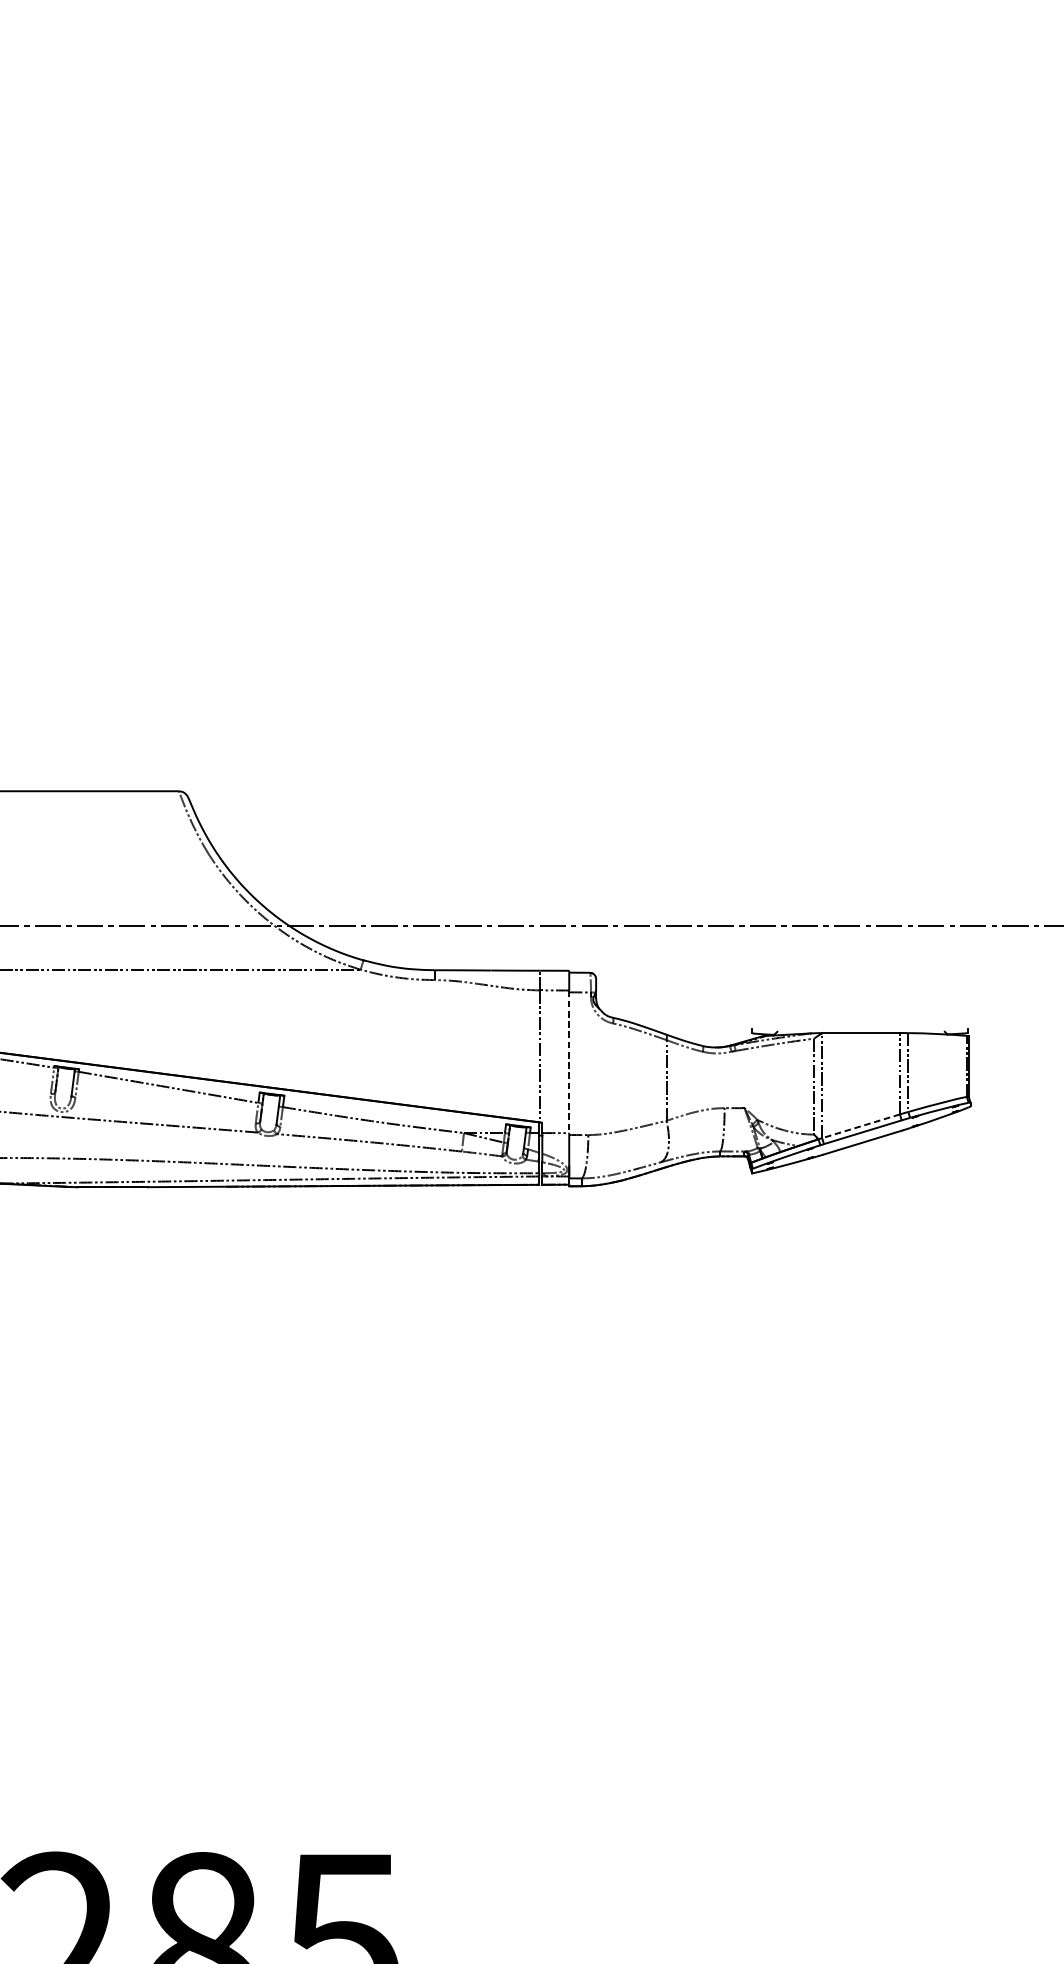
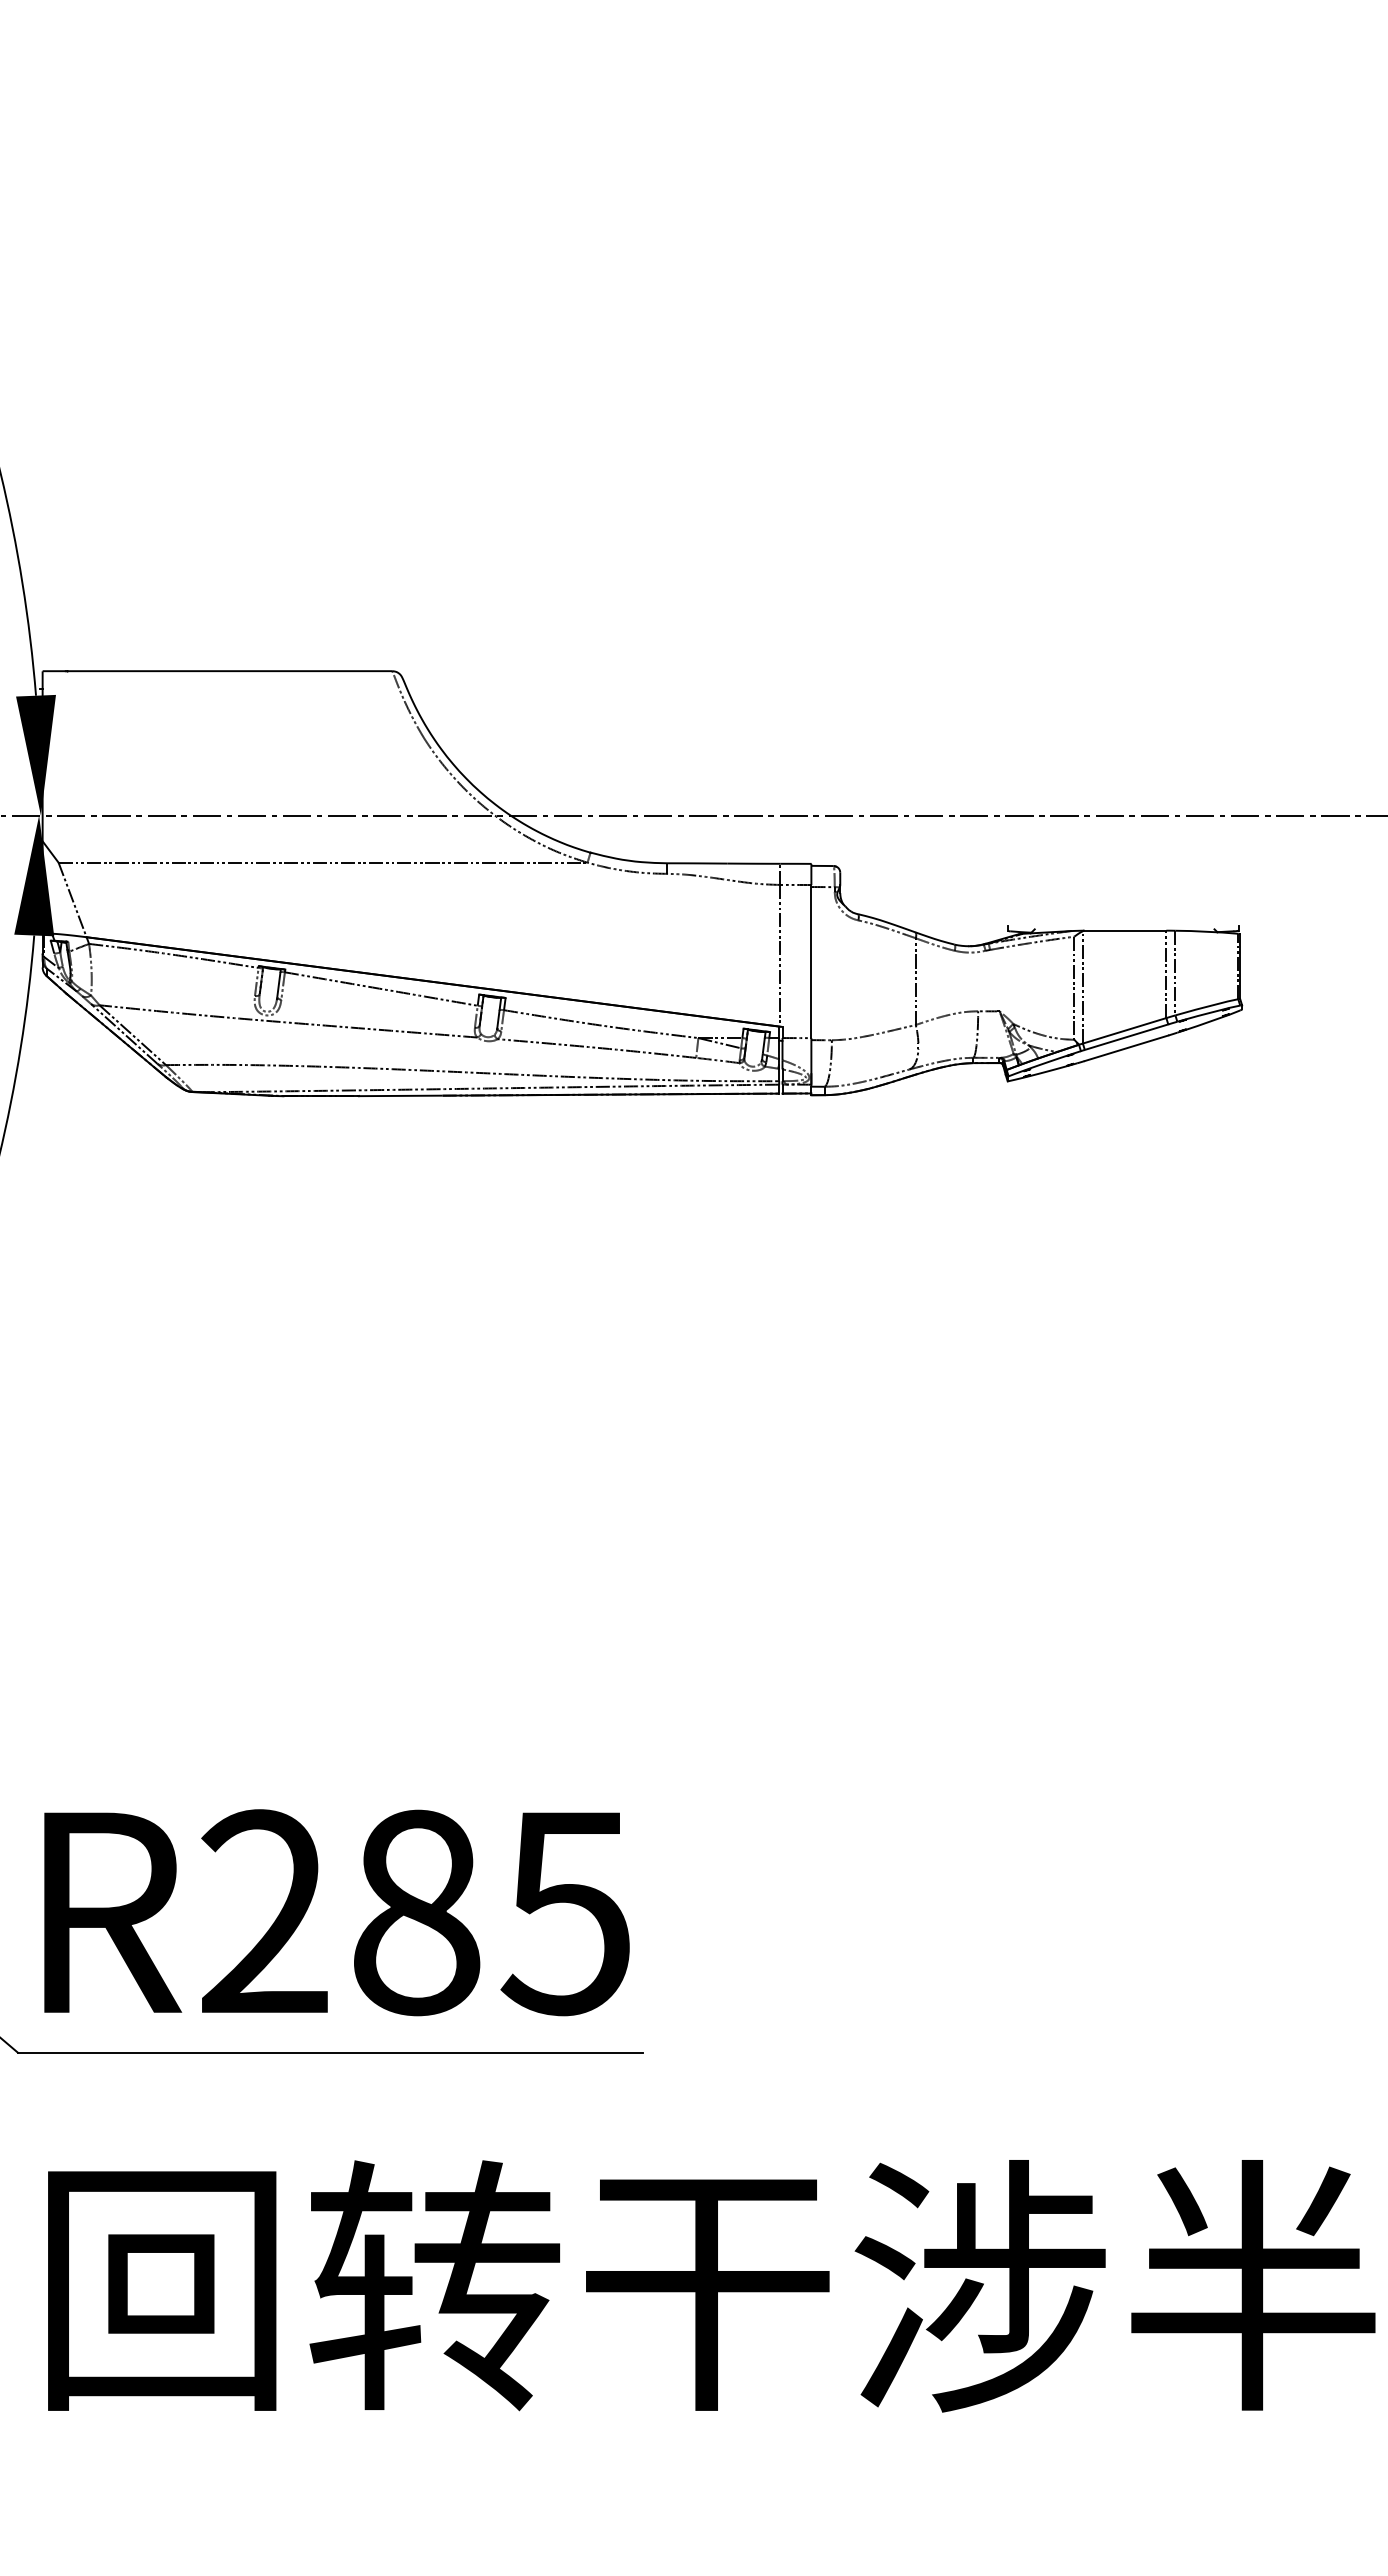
line: (569, 1061) -> (811, 961), dashed -> solid
line: (860, 1126) -> (1124, 1030), dashed -> solid

